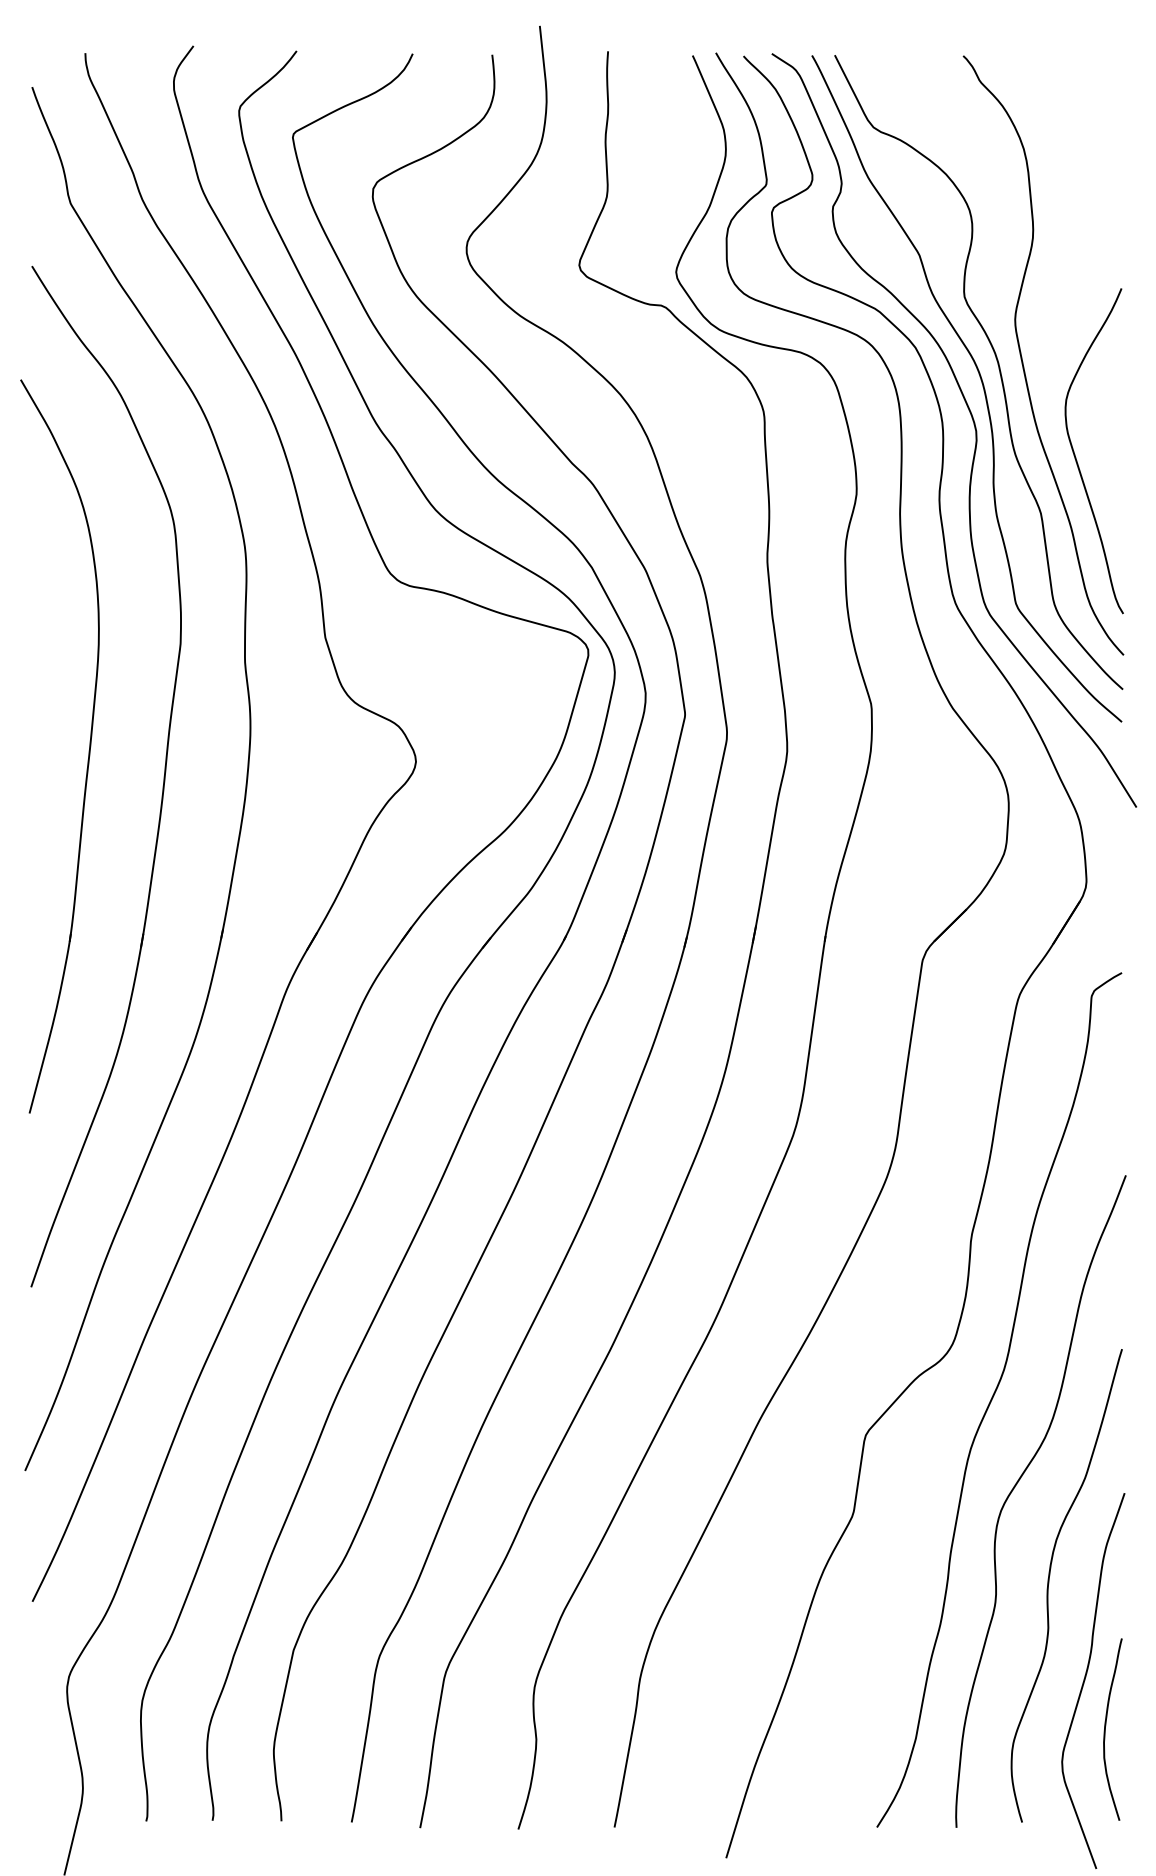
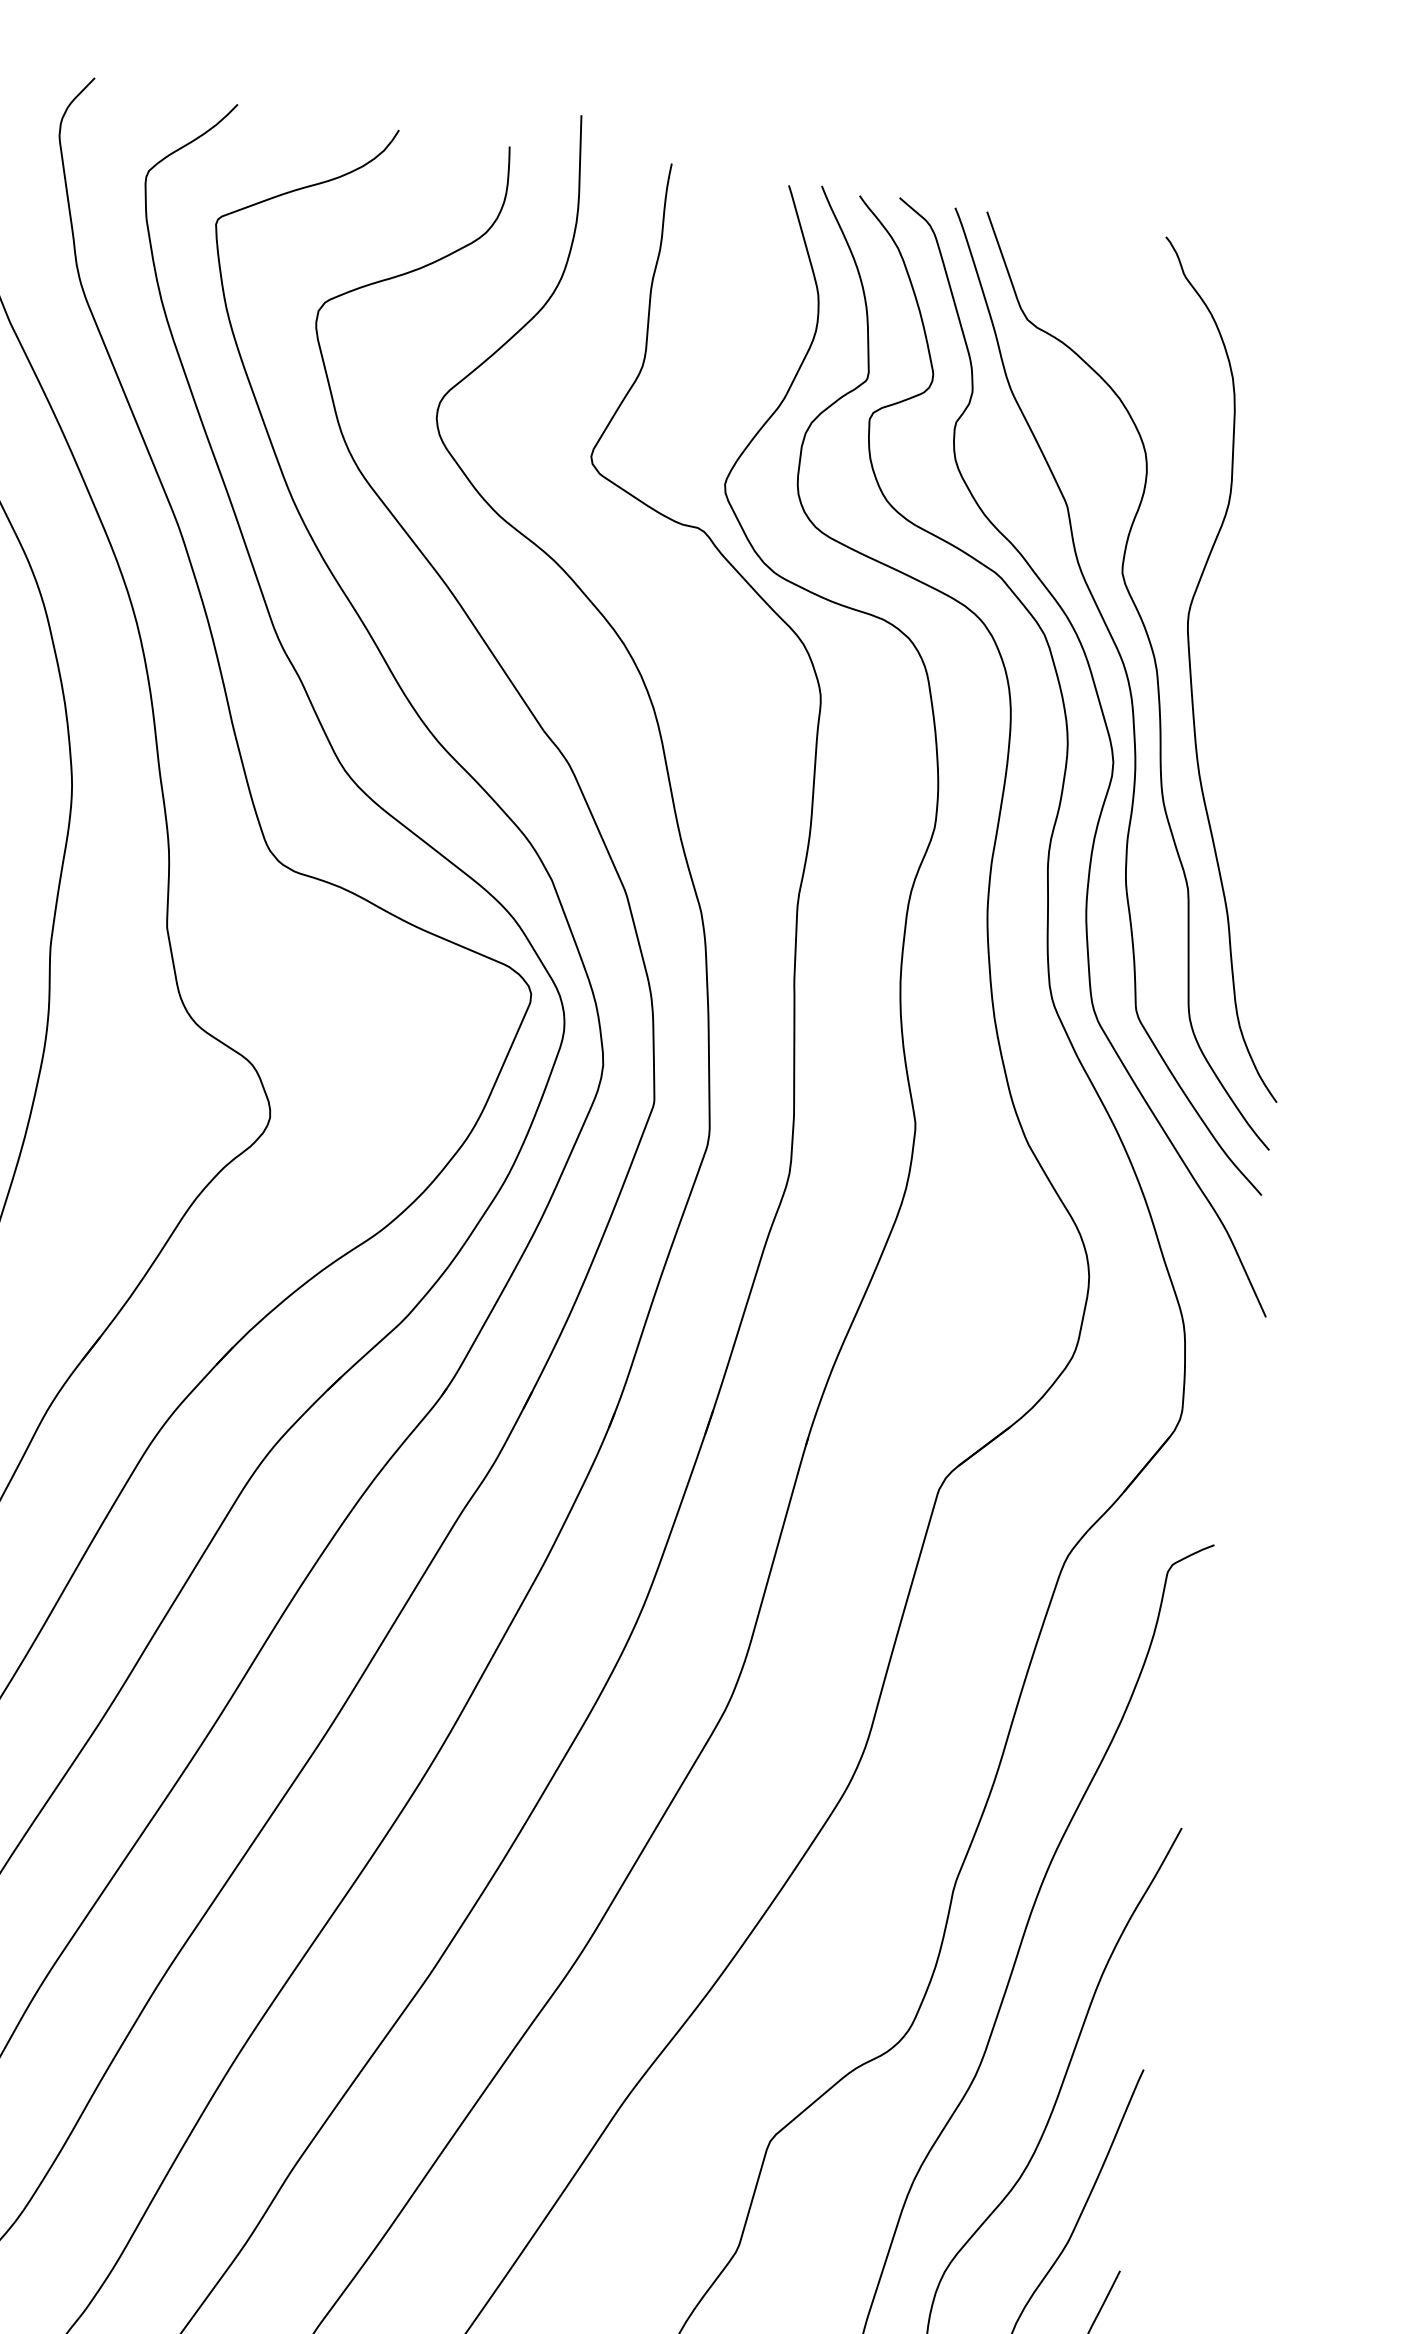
curve: (1076, 457) -> (1248, 818), removed

